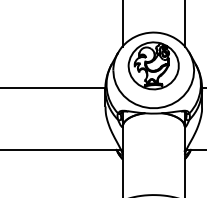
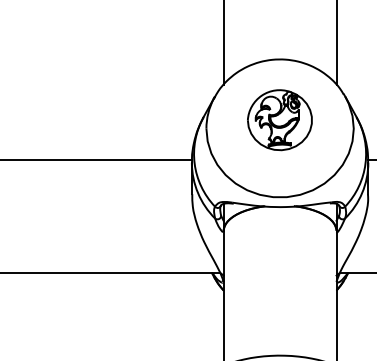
part: (153, 65) -> (279, 119), size x0.7

